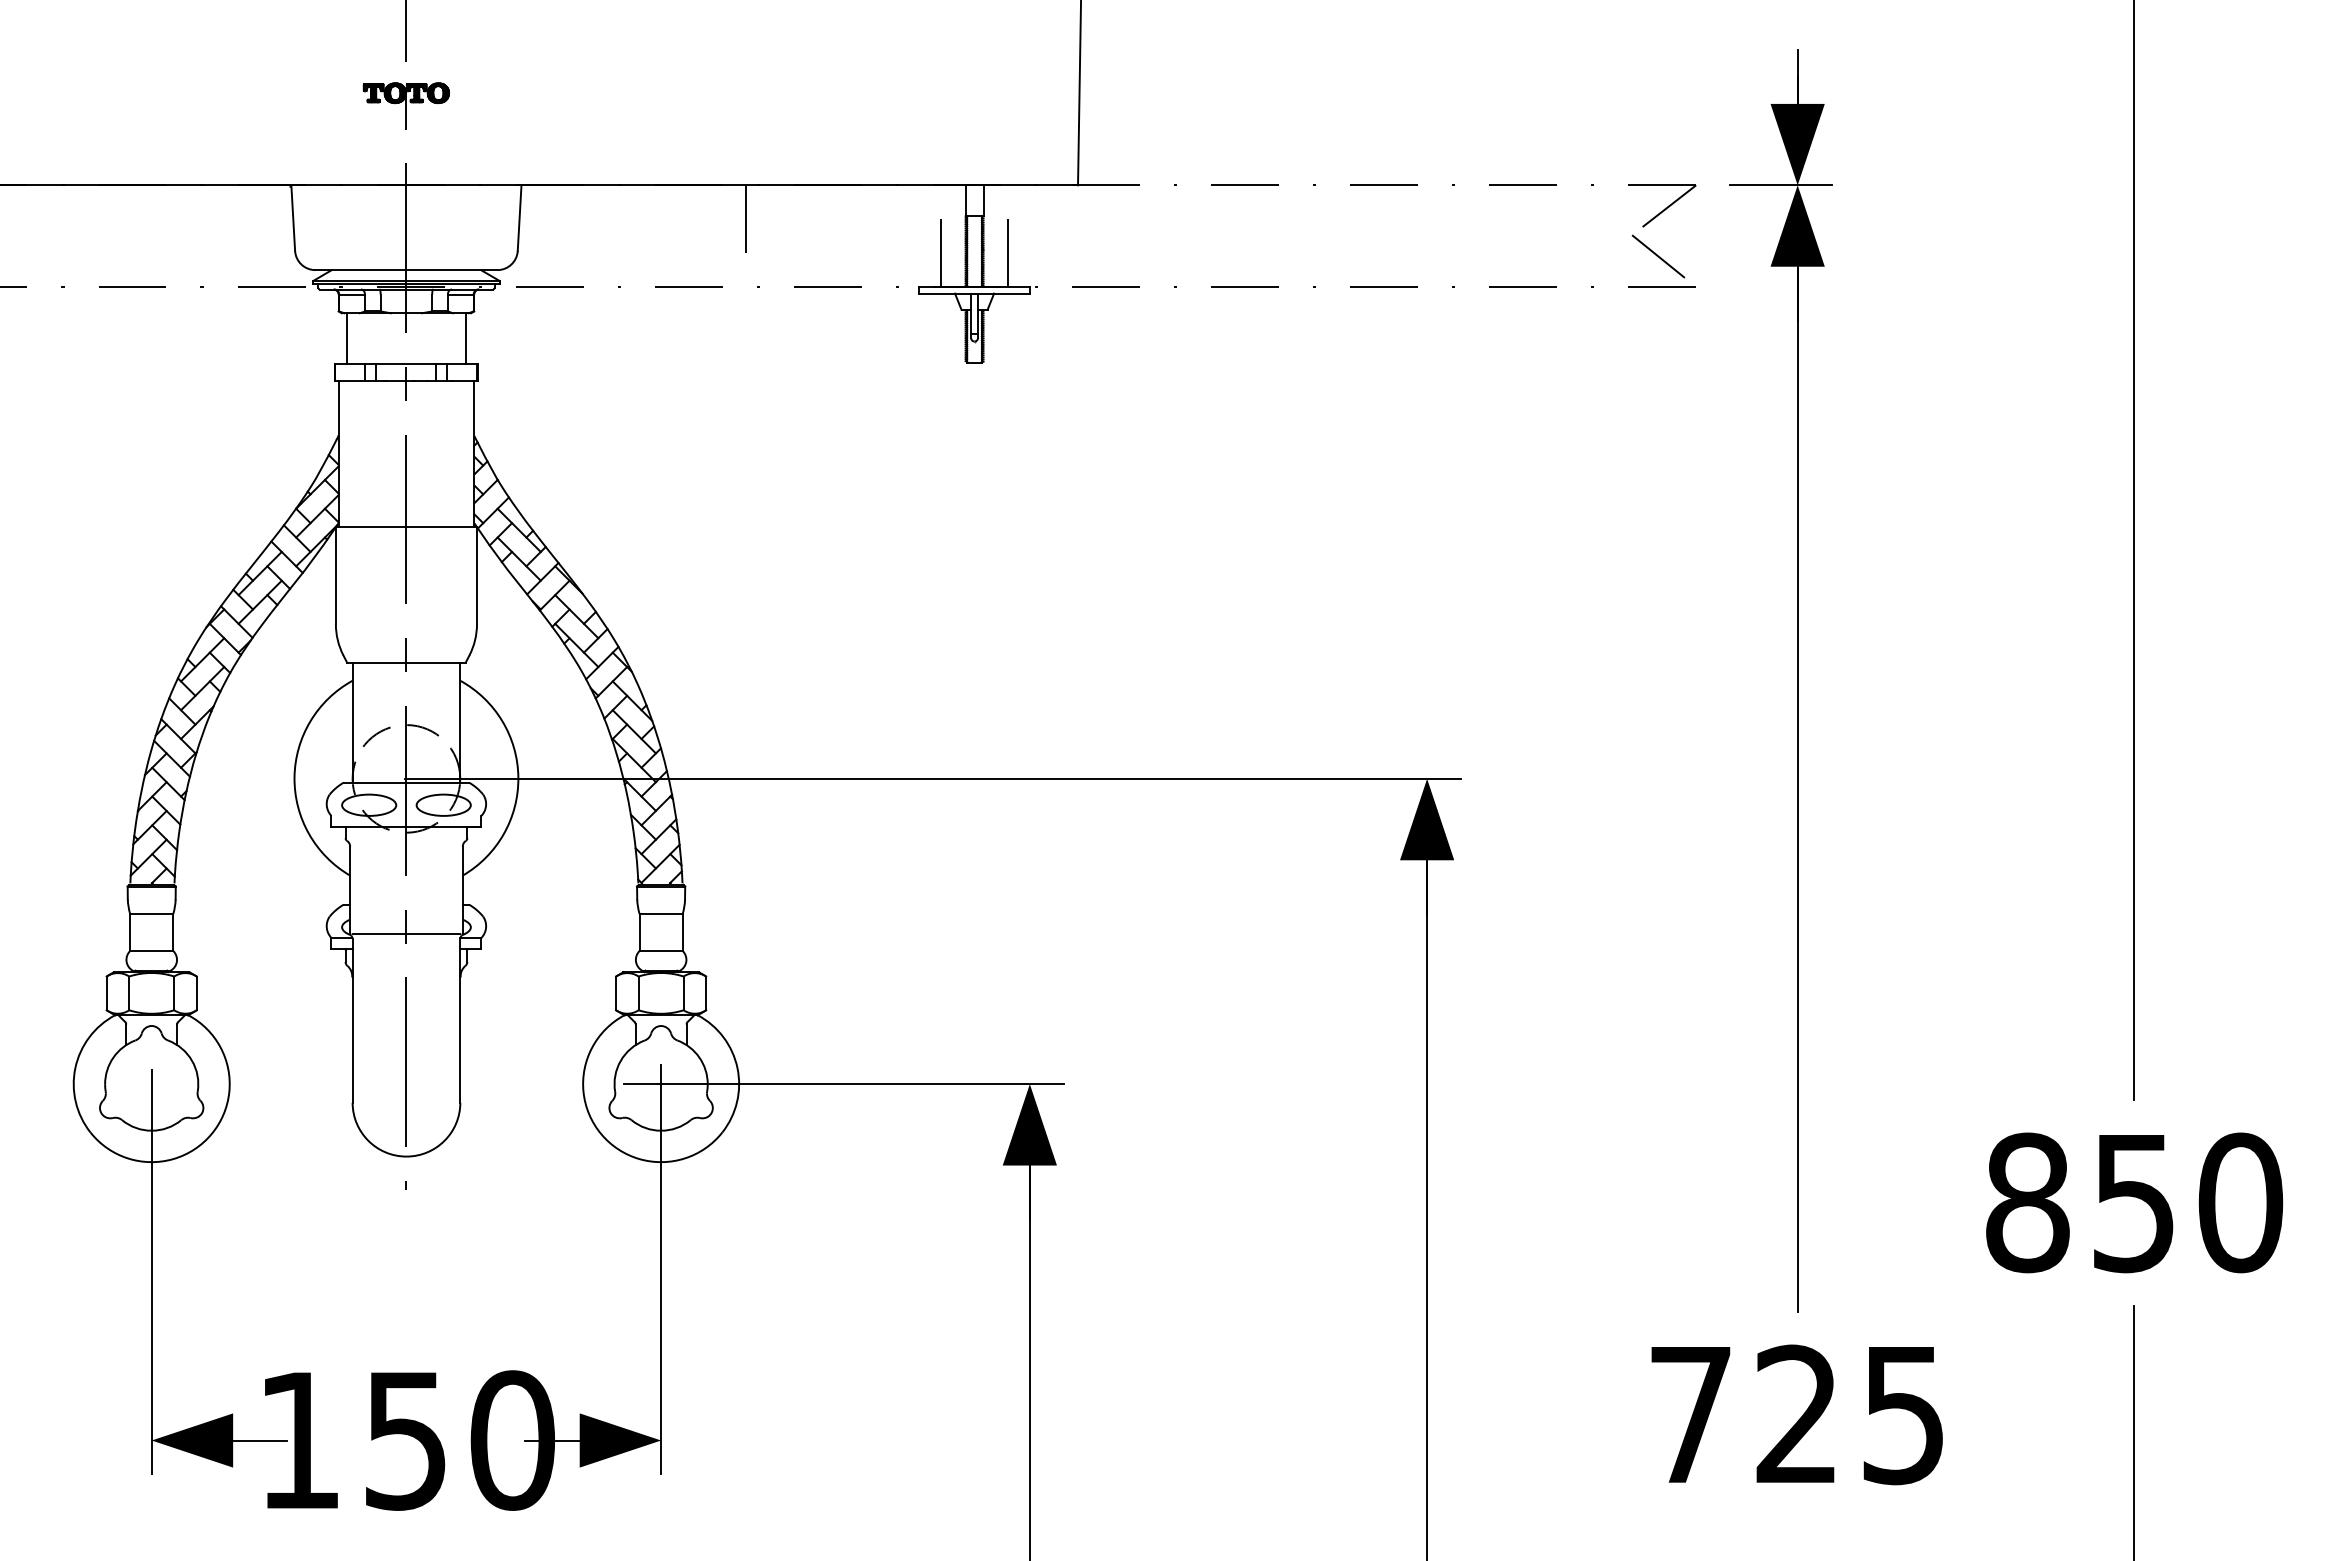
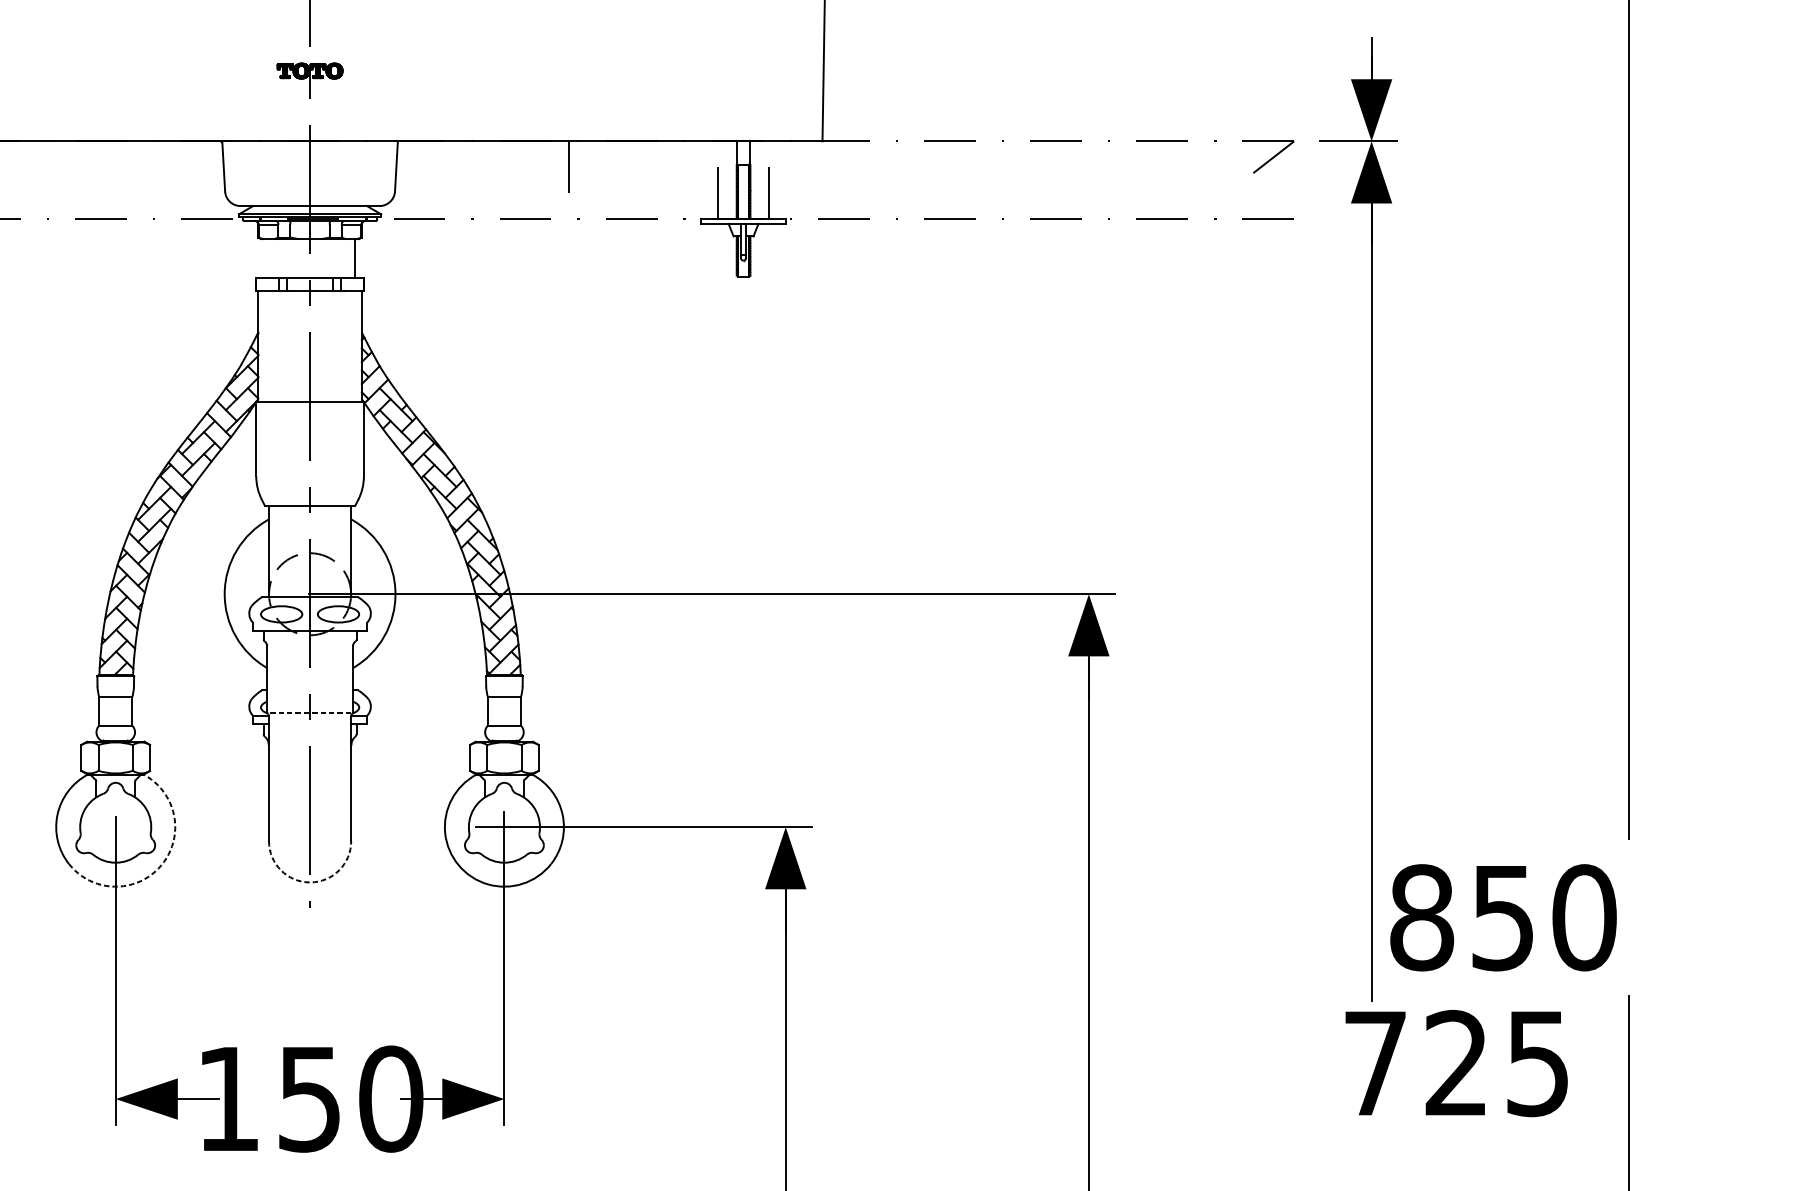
line: (1658, 256) -> (1265, 195), removed
line: (347, 338) -> (265, 258), removed
line: (406, 934) -> (310, 713), solid -> dashed
arc: (211, 1134) -> (161, 865), solid -> dashed
arc: (406, 1156) -> (310, 882), solid -> dashed
text: (2134, 1202) -> (1503, 917), moved
text: (1796, 1414) -> (1456, 1063), moved

